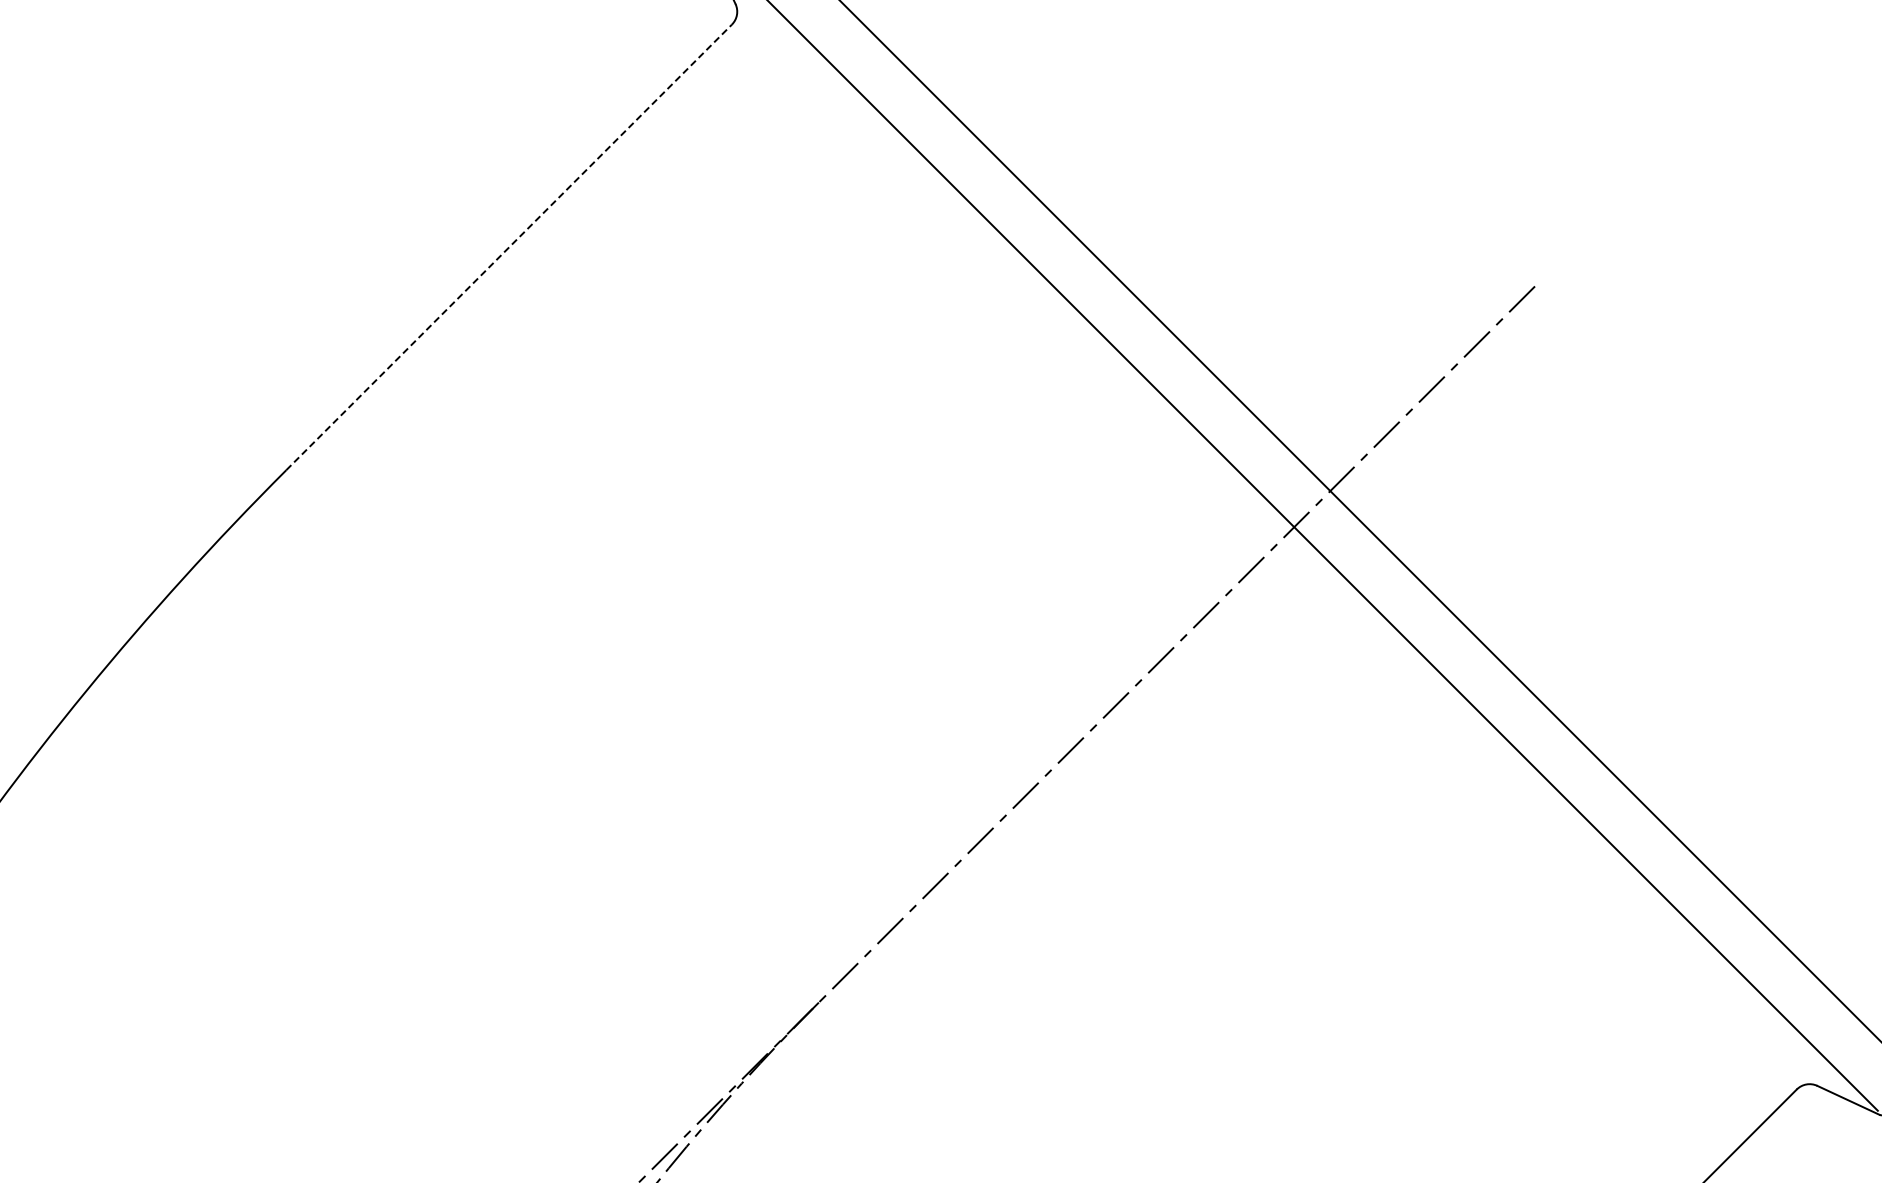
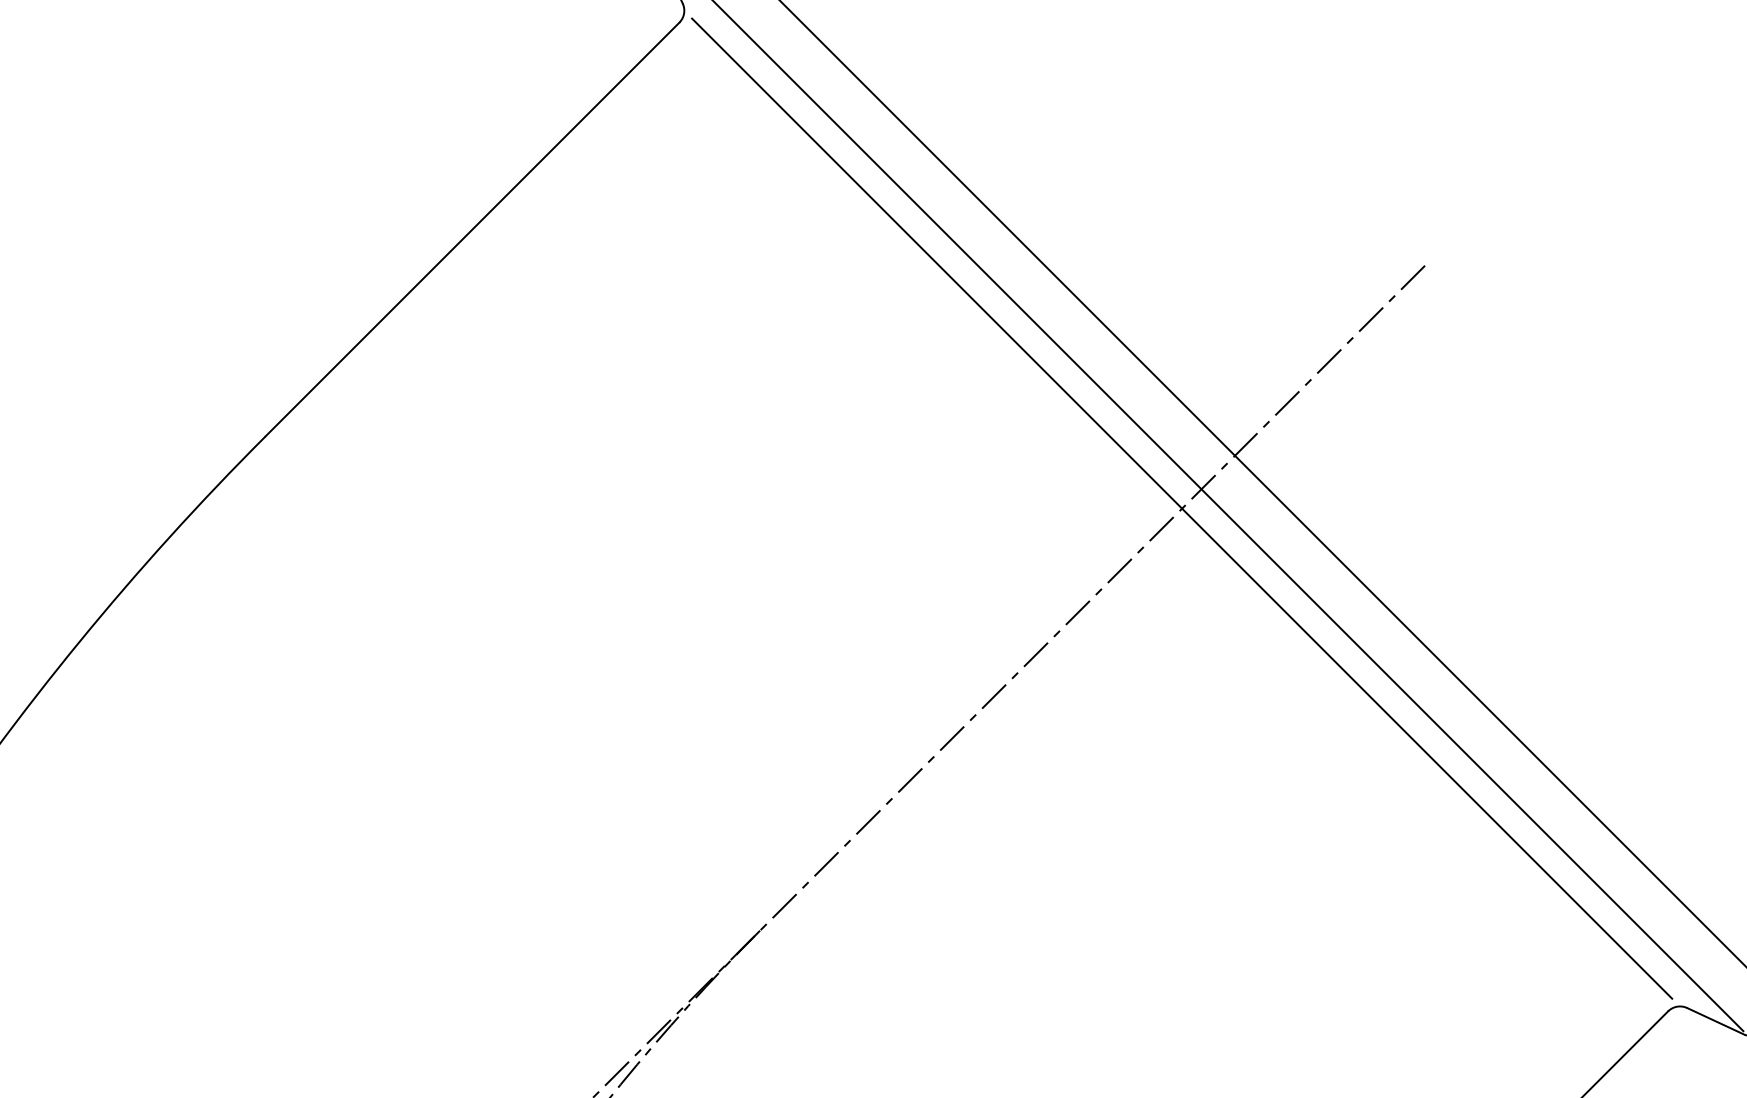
line: (509, 247) -> (472, 229), dashed -> solid
line: (1273, 547) -> (1182, 508), added

